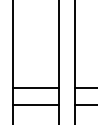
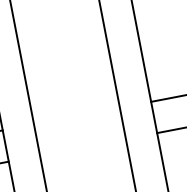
line: (35, 88) -> (75, 116), removed
line: (35, 105) -> (82, 148), removed

